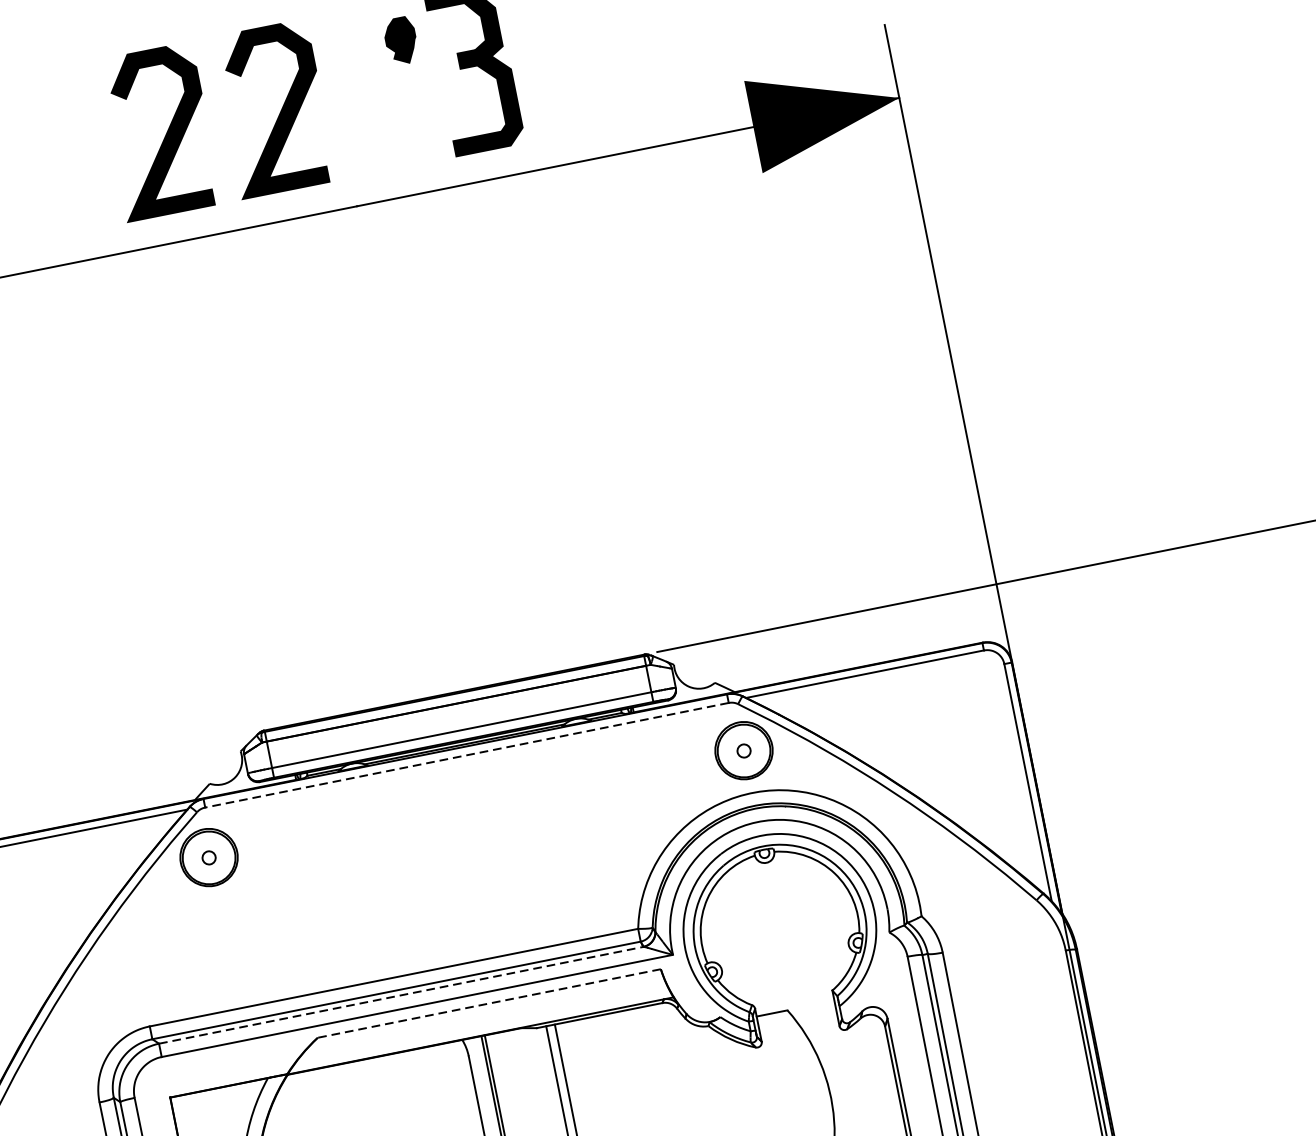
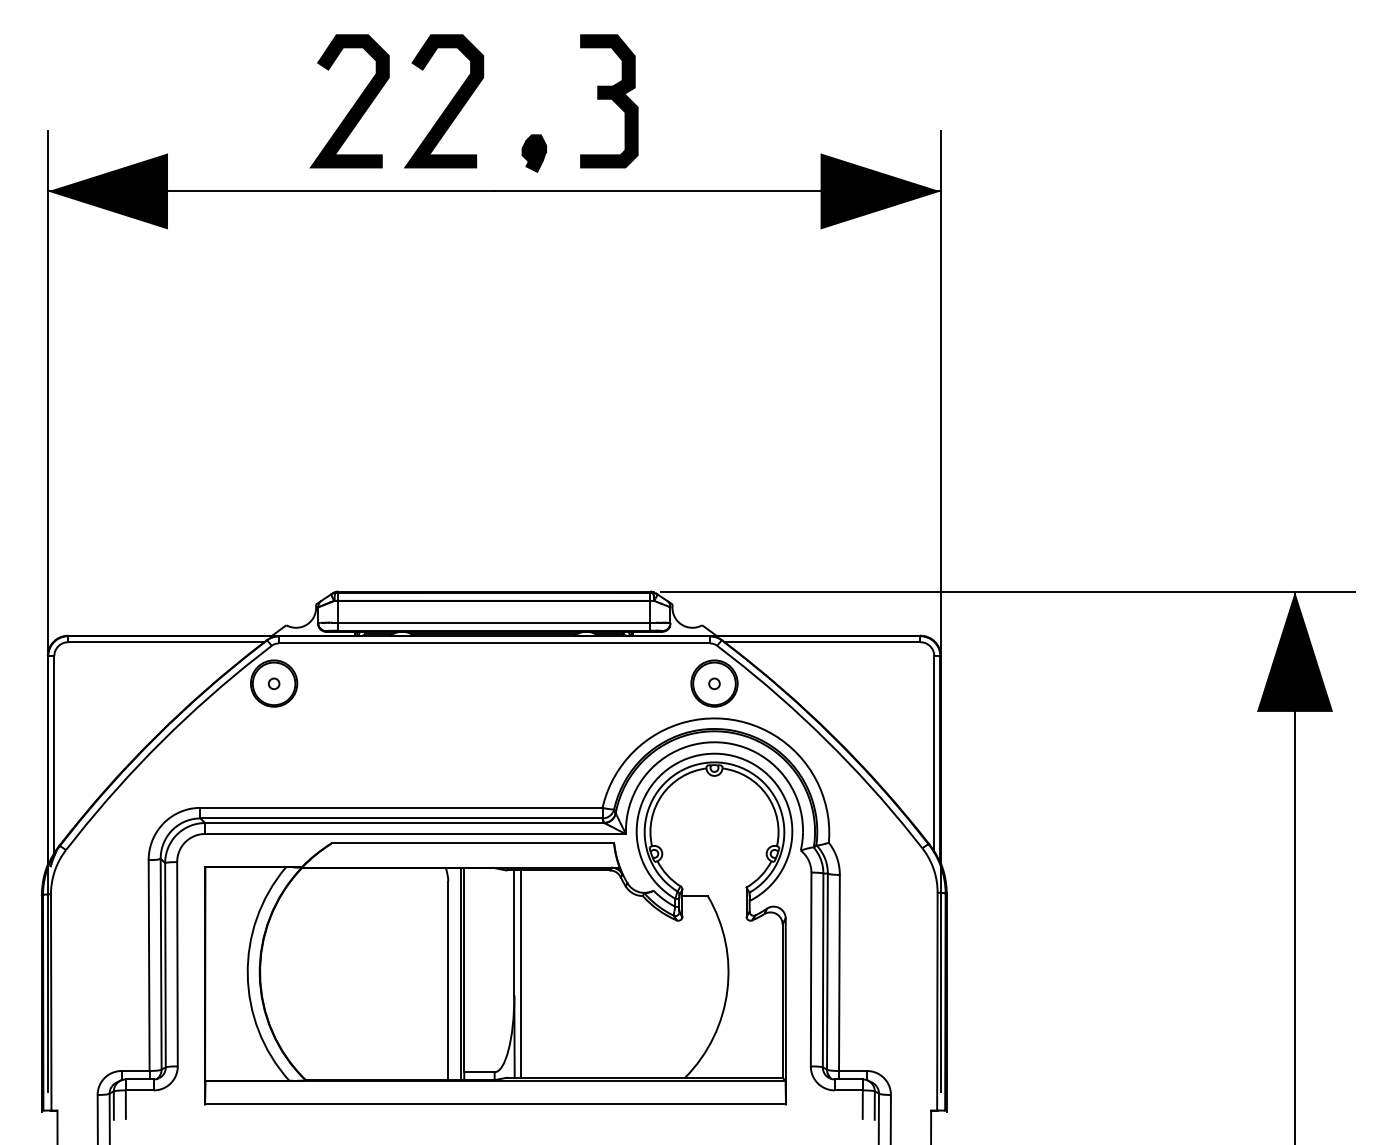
part: (400, 41) -> (533, 153), moved
line: (465, 755) -> (493, 643), dashed -> solid
line: (402, 995) -> (405, 823), dashed -> solid
line: (488, 1003) -> (472, 843), dashed -> solid

